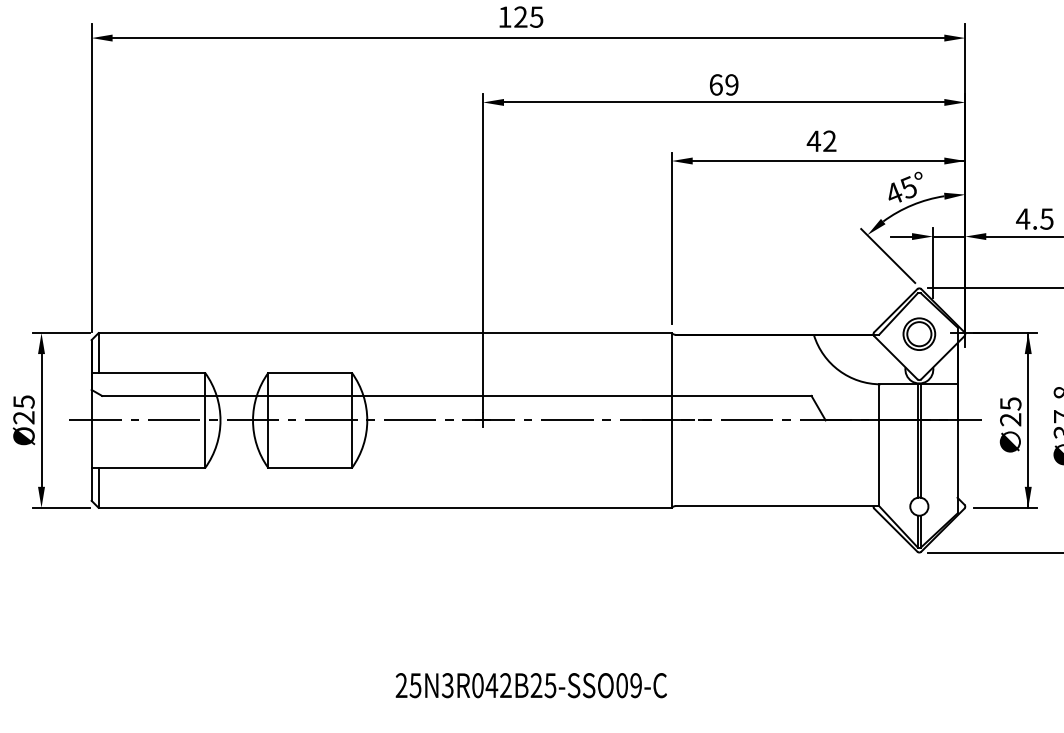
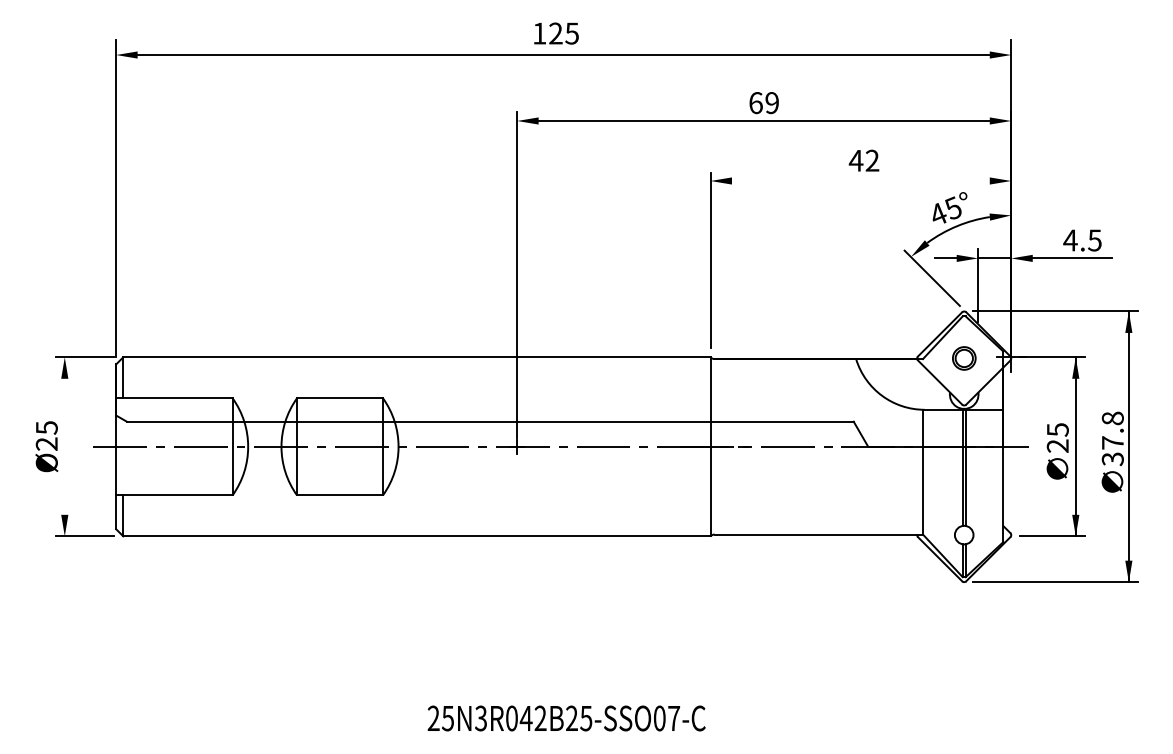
line: (828, 161) -> (871, 181), removed
part: (919, 334) -> (964, 358), size x0.7
line: (41, 420) -> (64, 446), removed
text: (636, 685) -> (674, 718), 25N3R042B25-SSO09-C -> 25N3R042B25-SSO07-C

